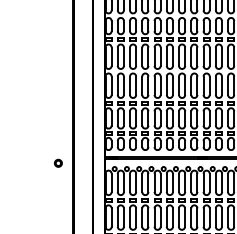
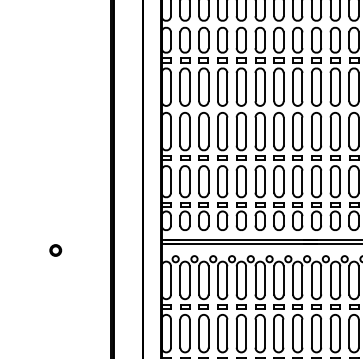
part: (58, 162) -> (55, 249), moved

